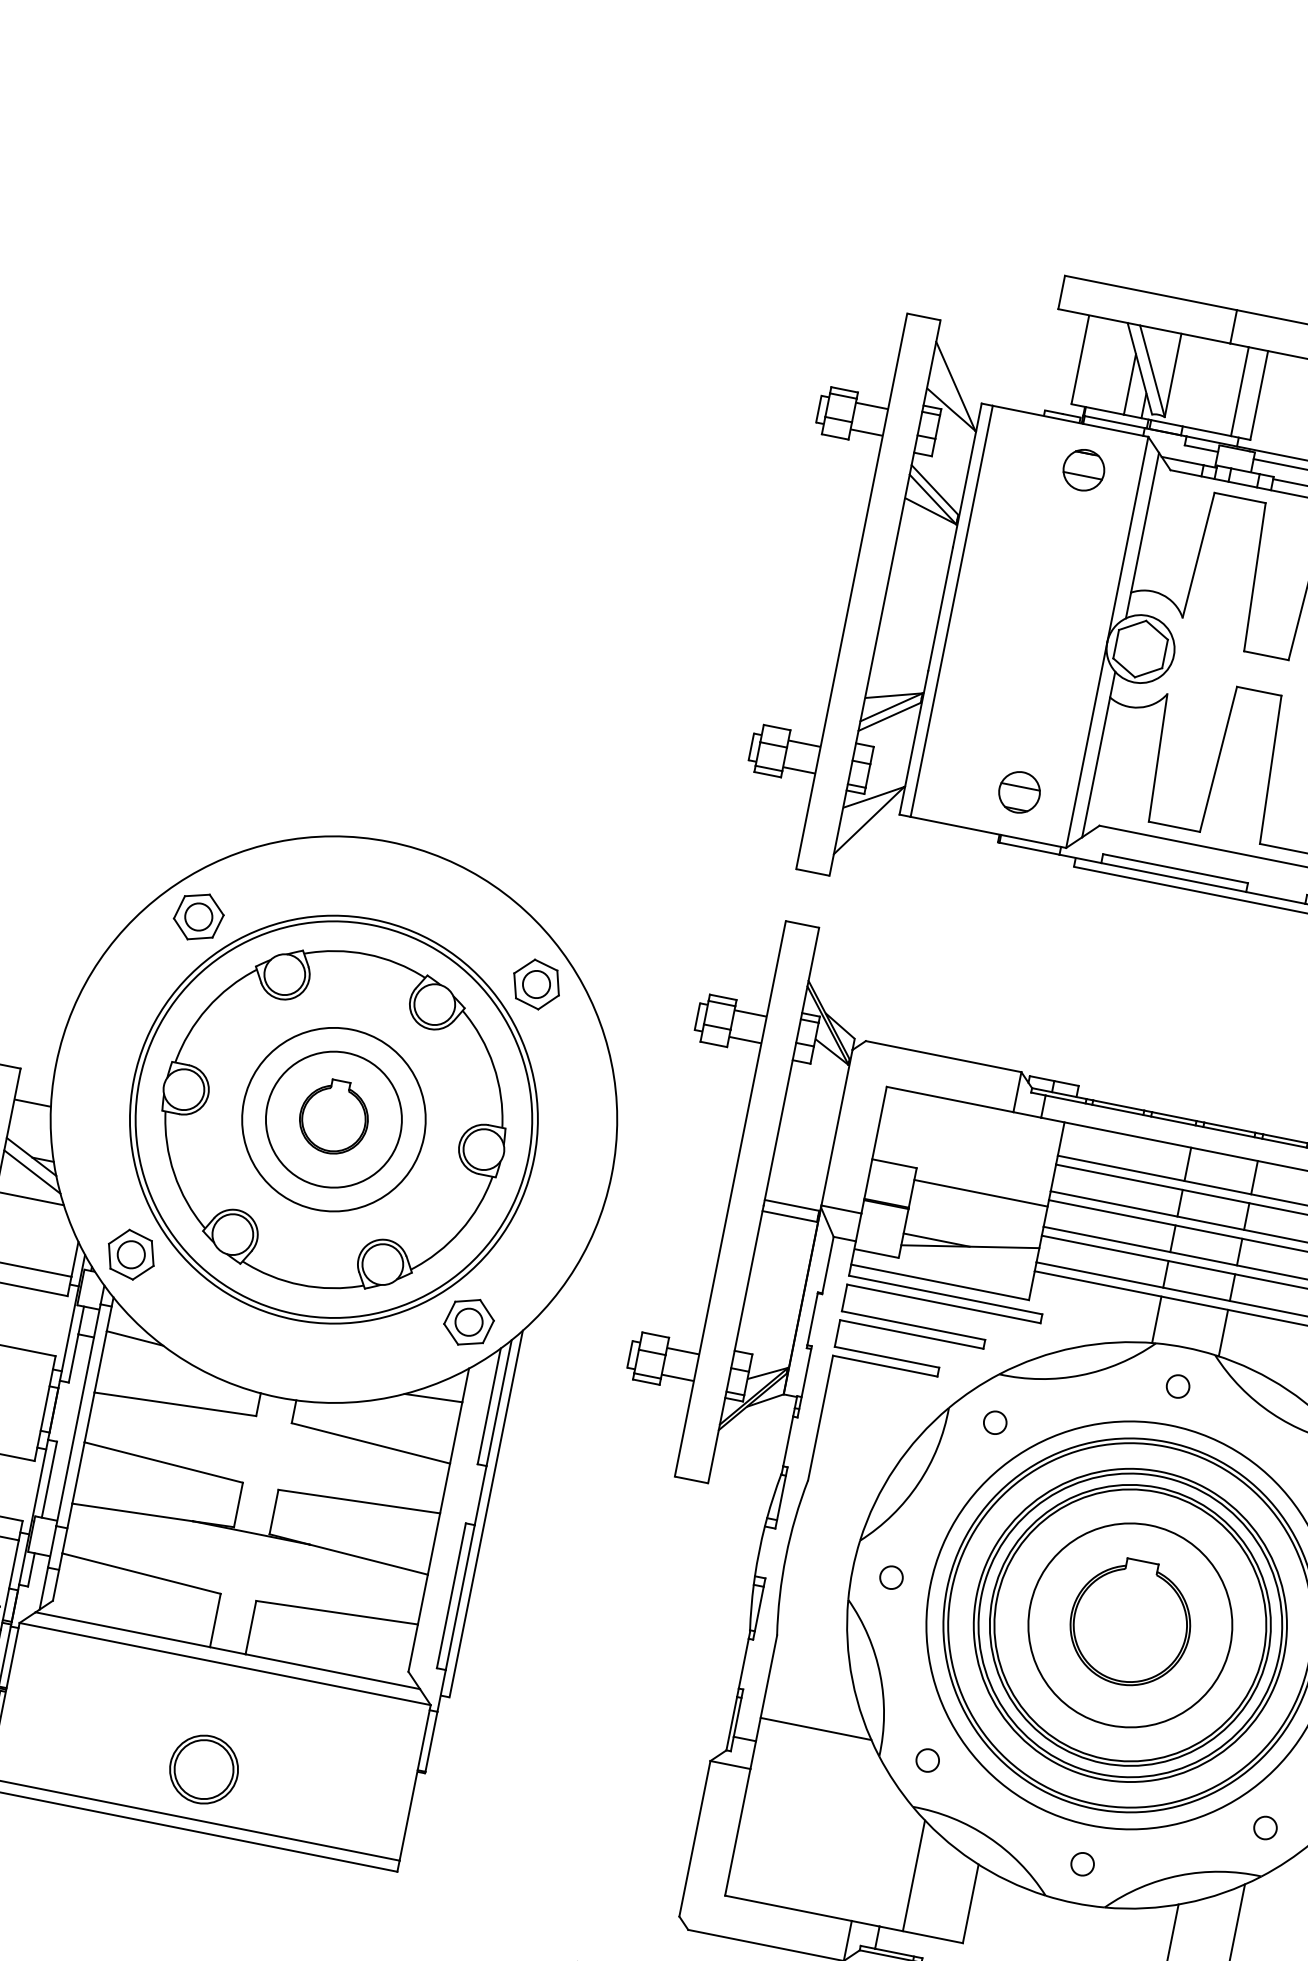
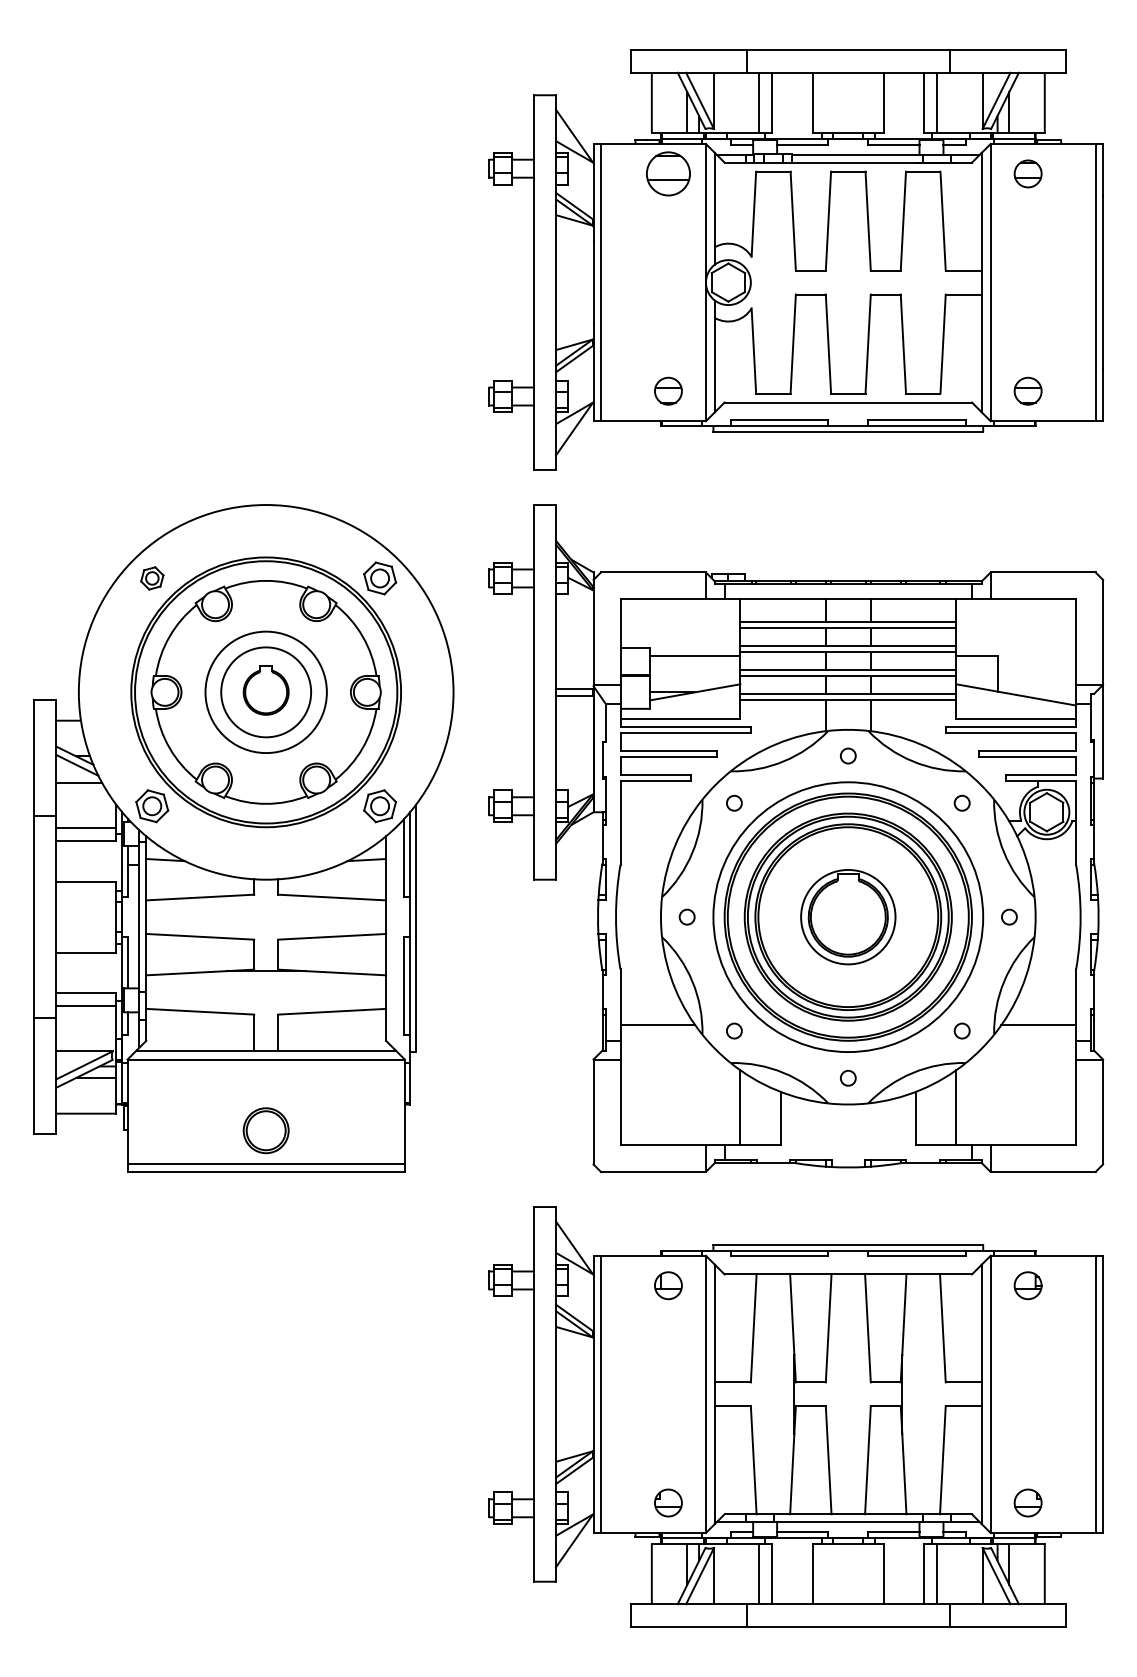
part: (1084, 469) -> (668, 173), size x1.6
part: (199, 917) -> (152, 578), size x0.7
circle: (1129, 1624) -> (847, 916), size x0.7

